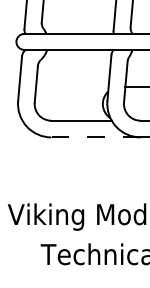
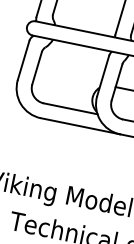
line: (96, 137) -> (80, 126), dashed -> solid

